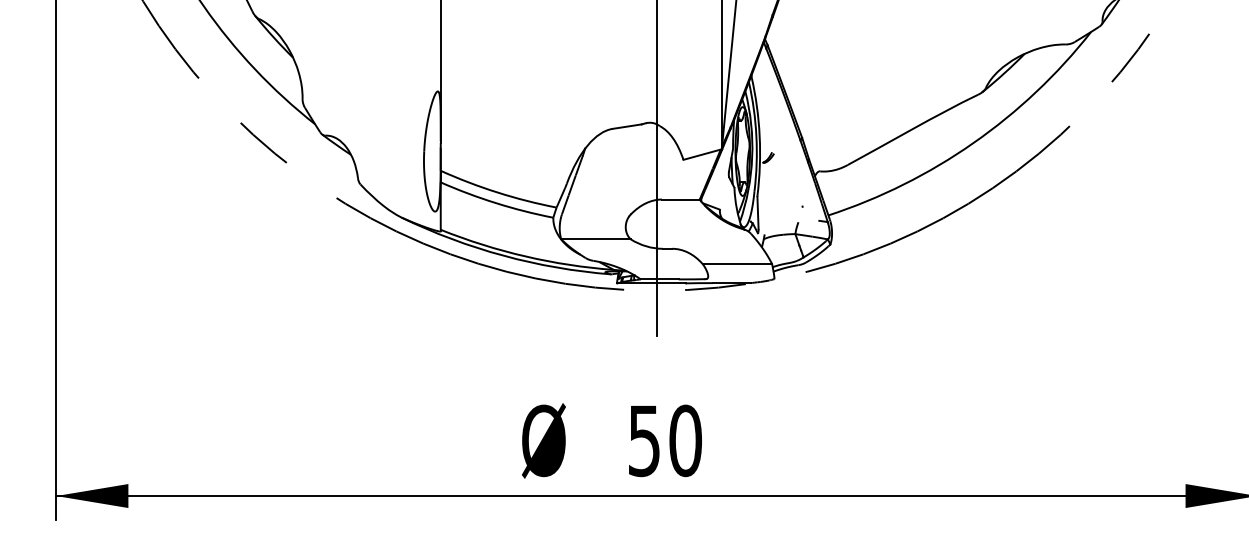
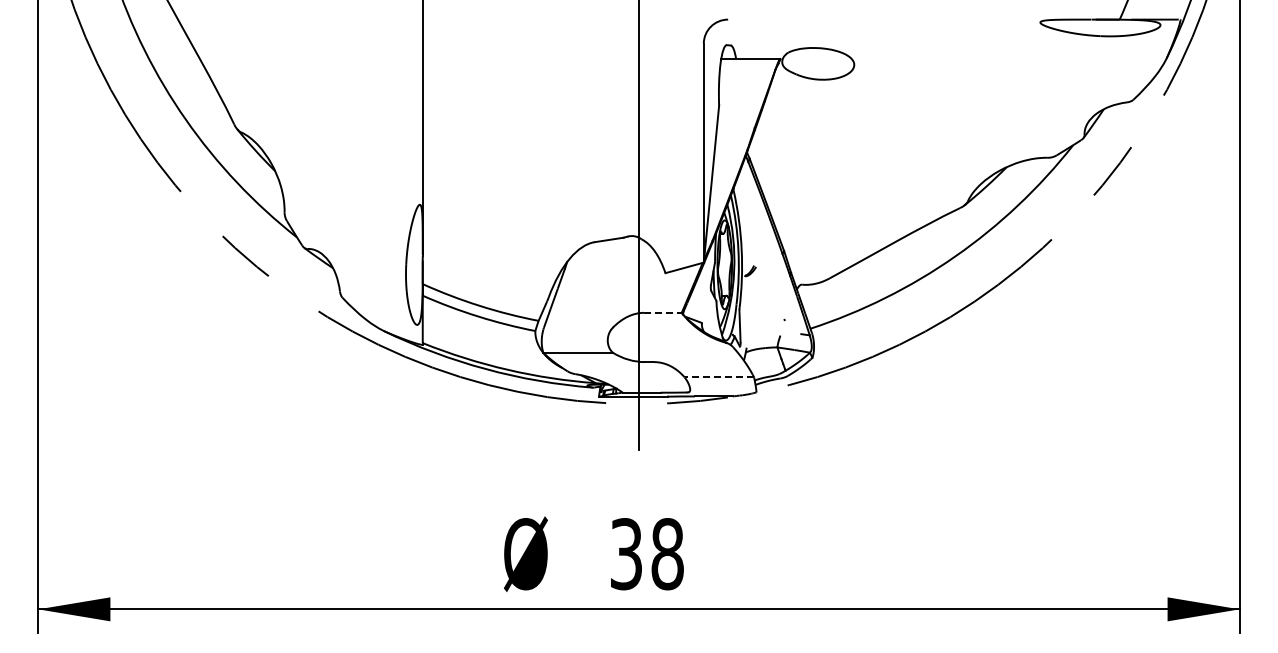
line: (680, 199) -> (662, 312), solid -> dashed
line: (737, 264) -> (719, 377), solid -> dashed
text: (665, 441) -> (647, 554), 50 -> 38

